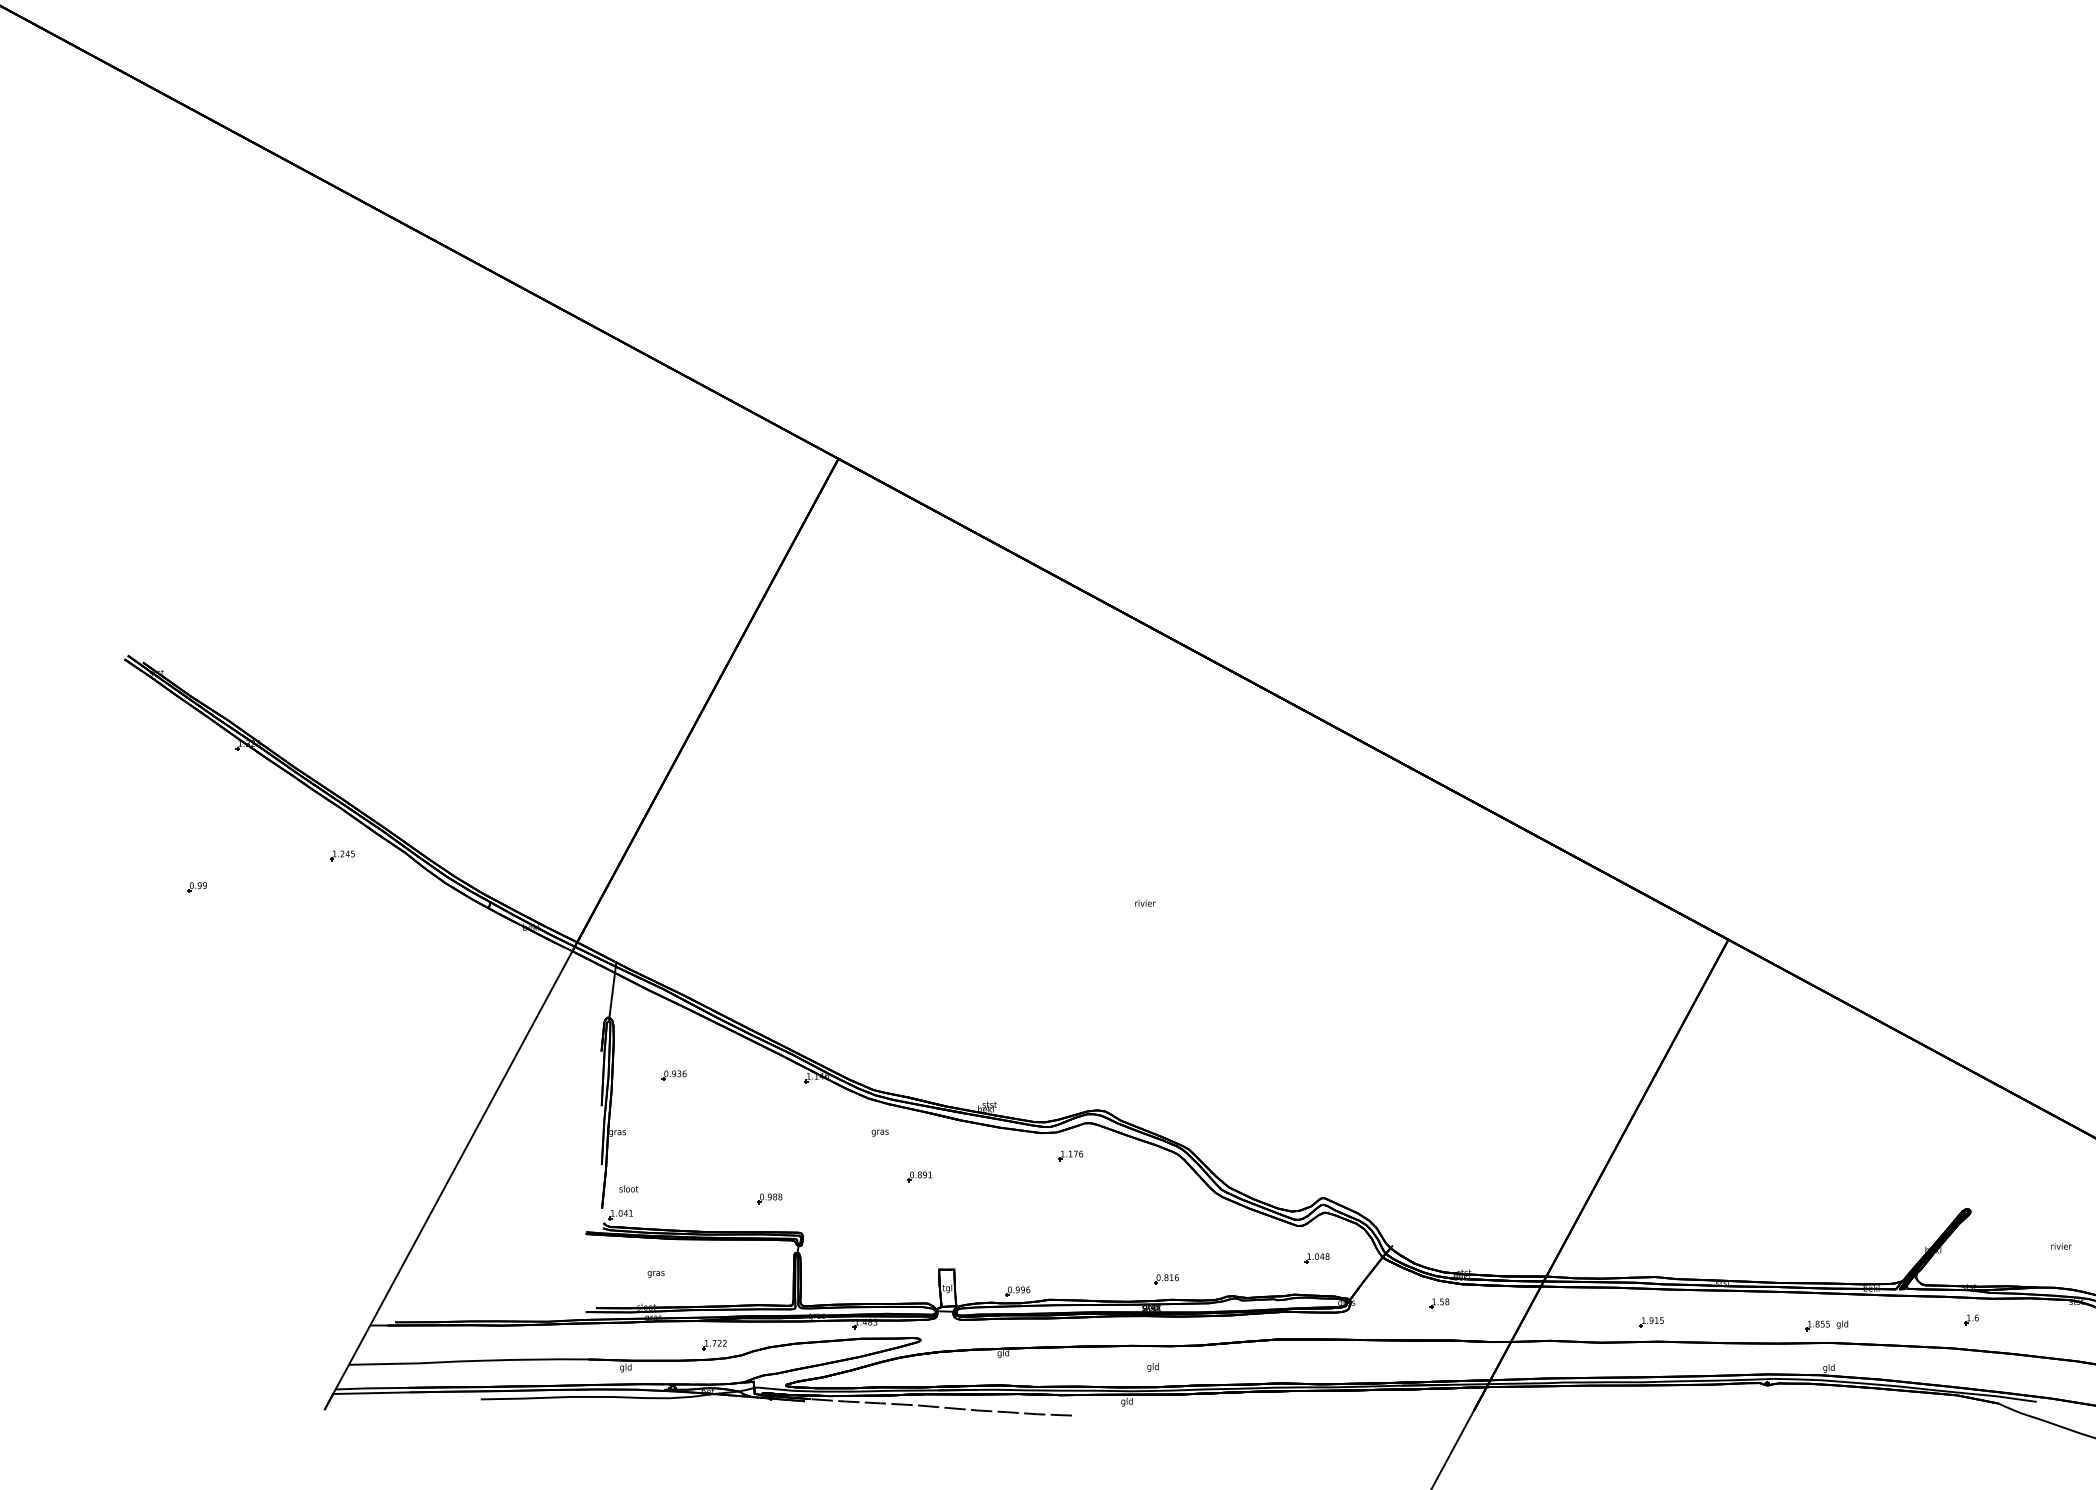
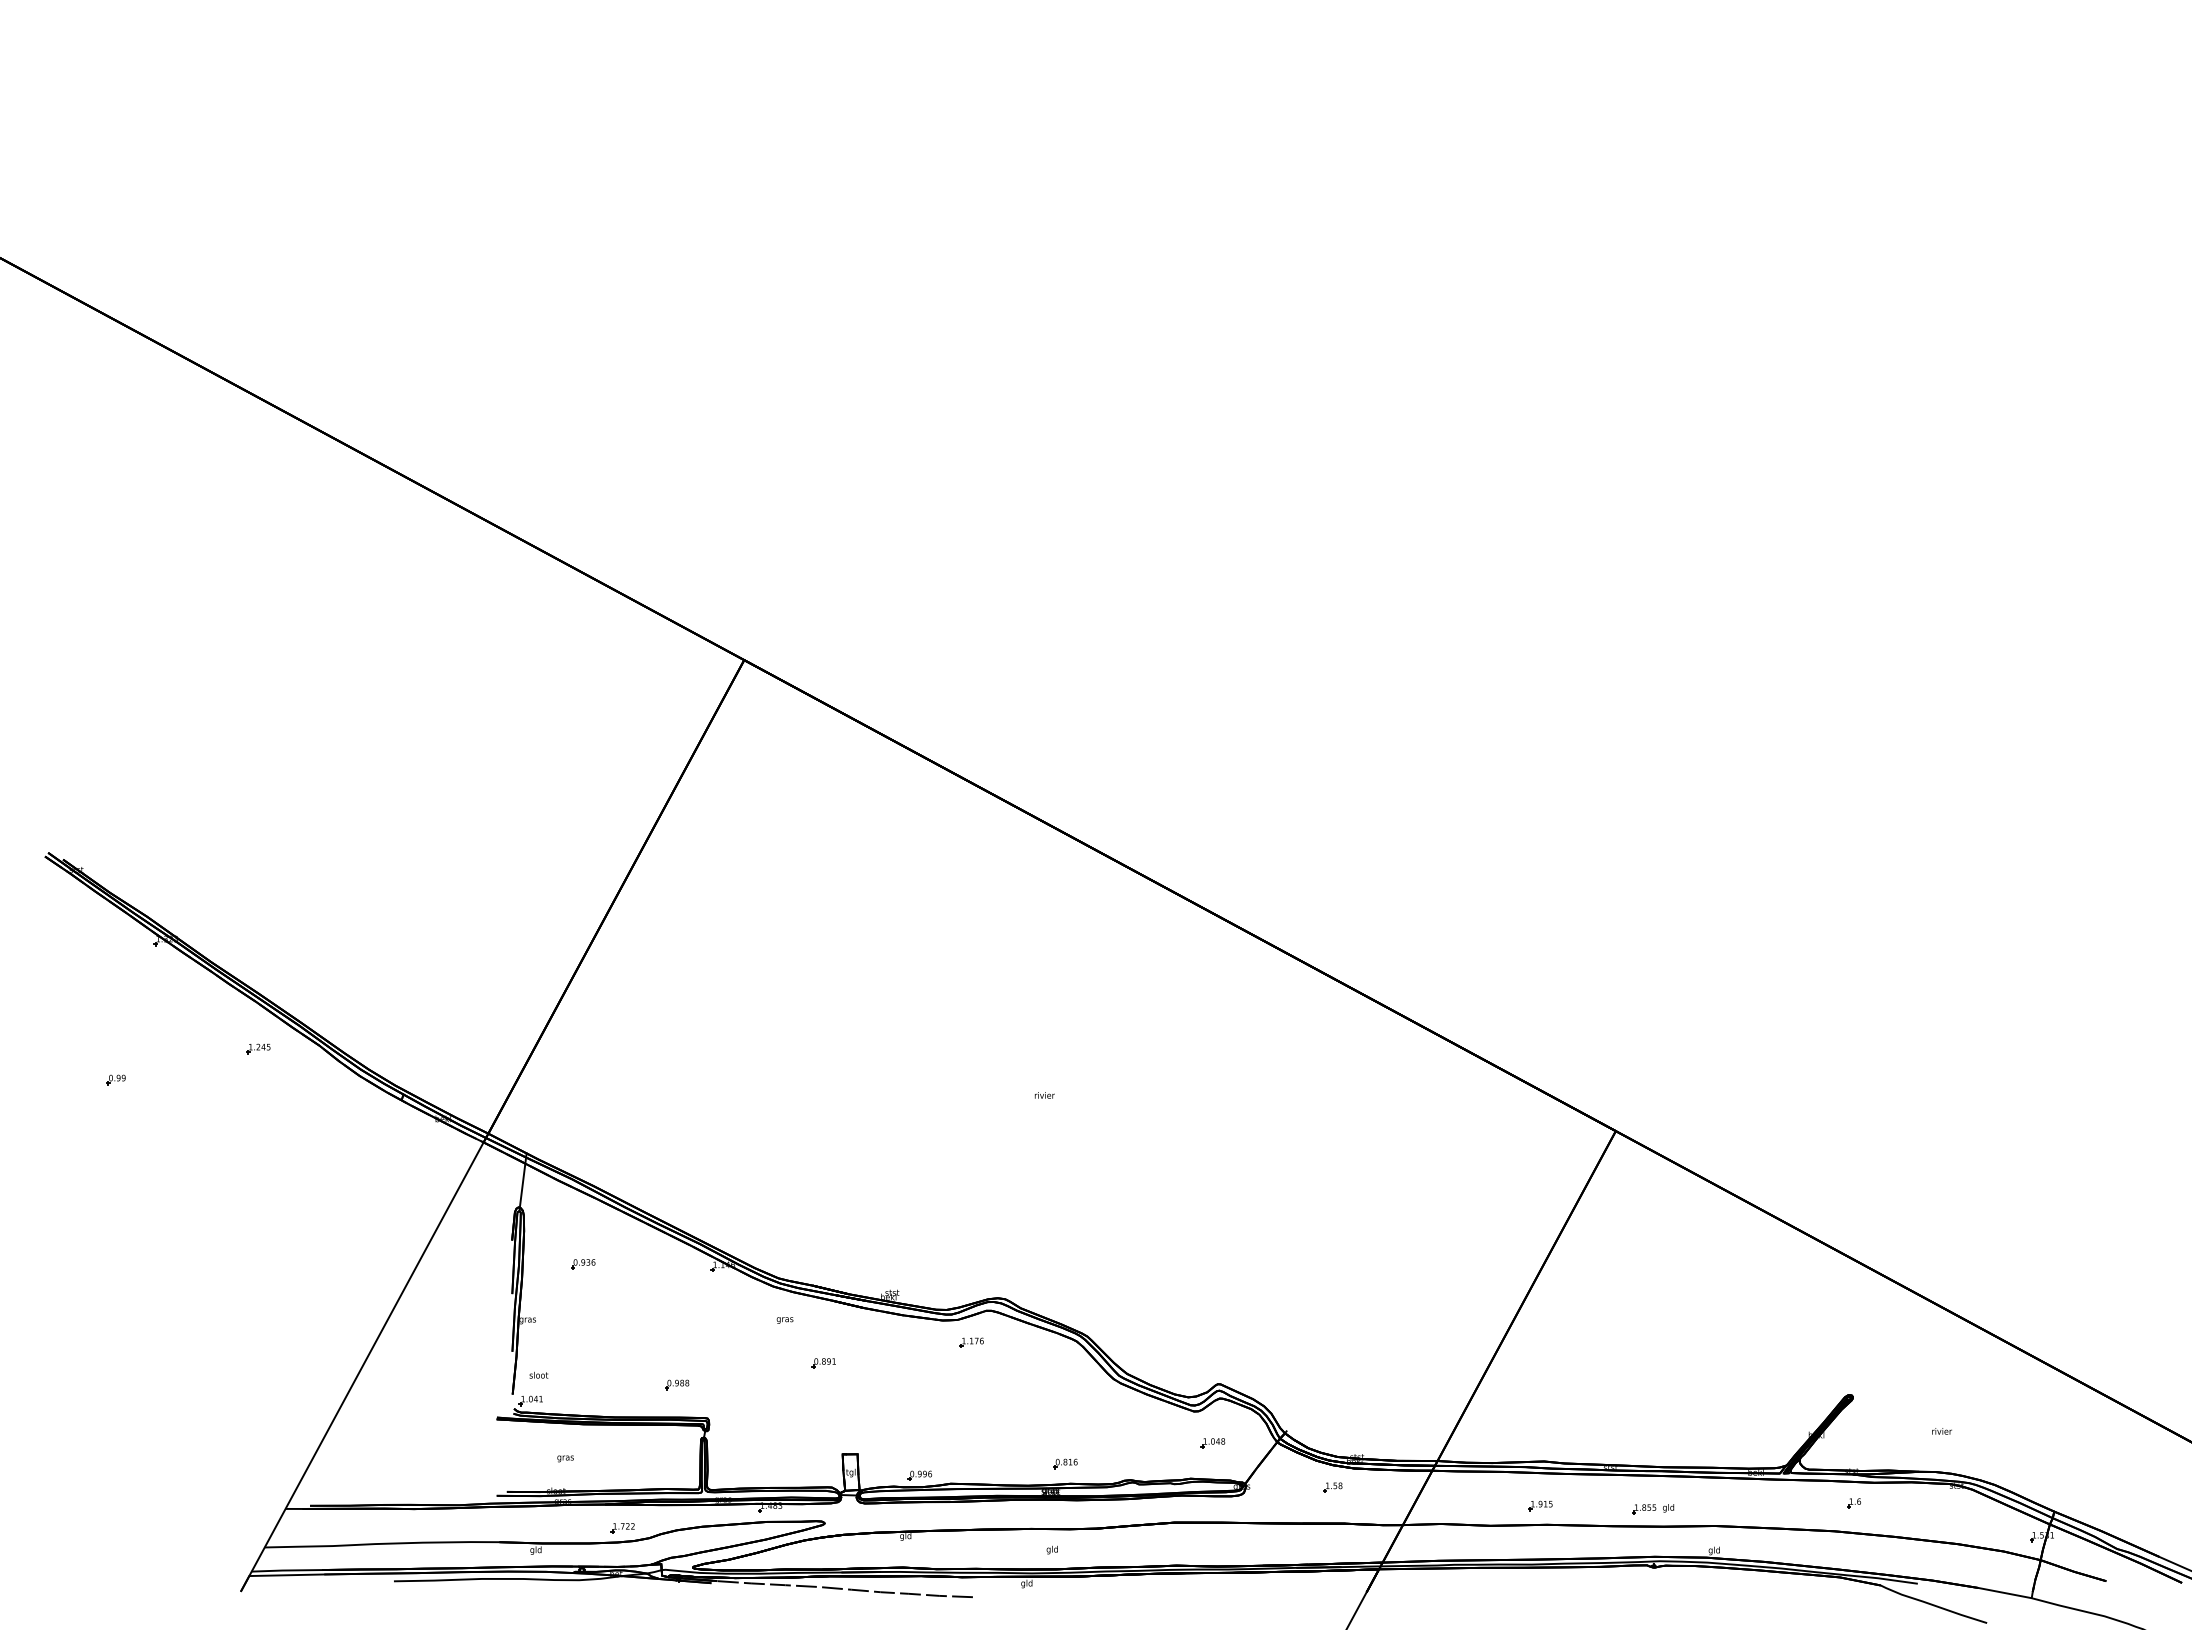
part: (1827, 1326) -> (1653, 1509), moved

